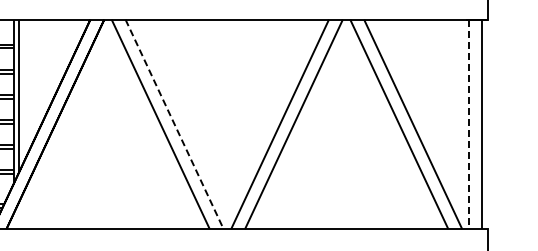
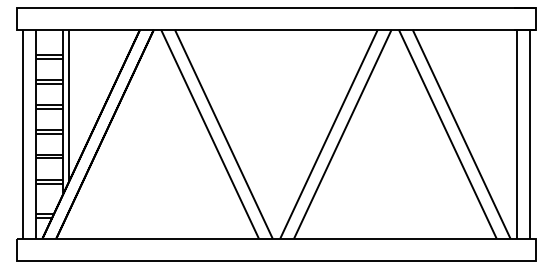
line: (175, 124) -> (224, 134), dashed -> solid
line: (468, 124) -> (516, 134), dashed -> solid

